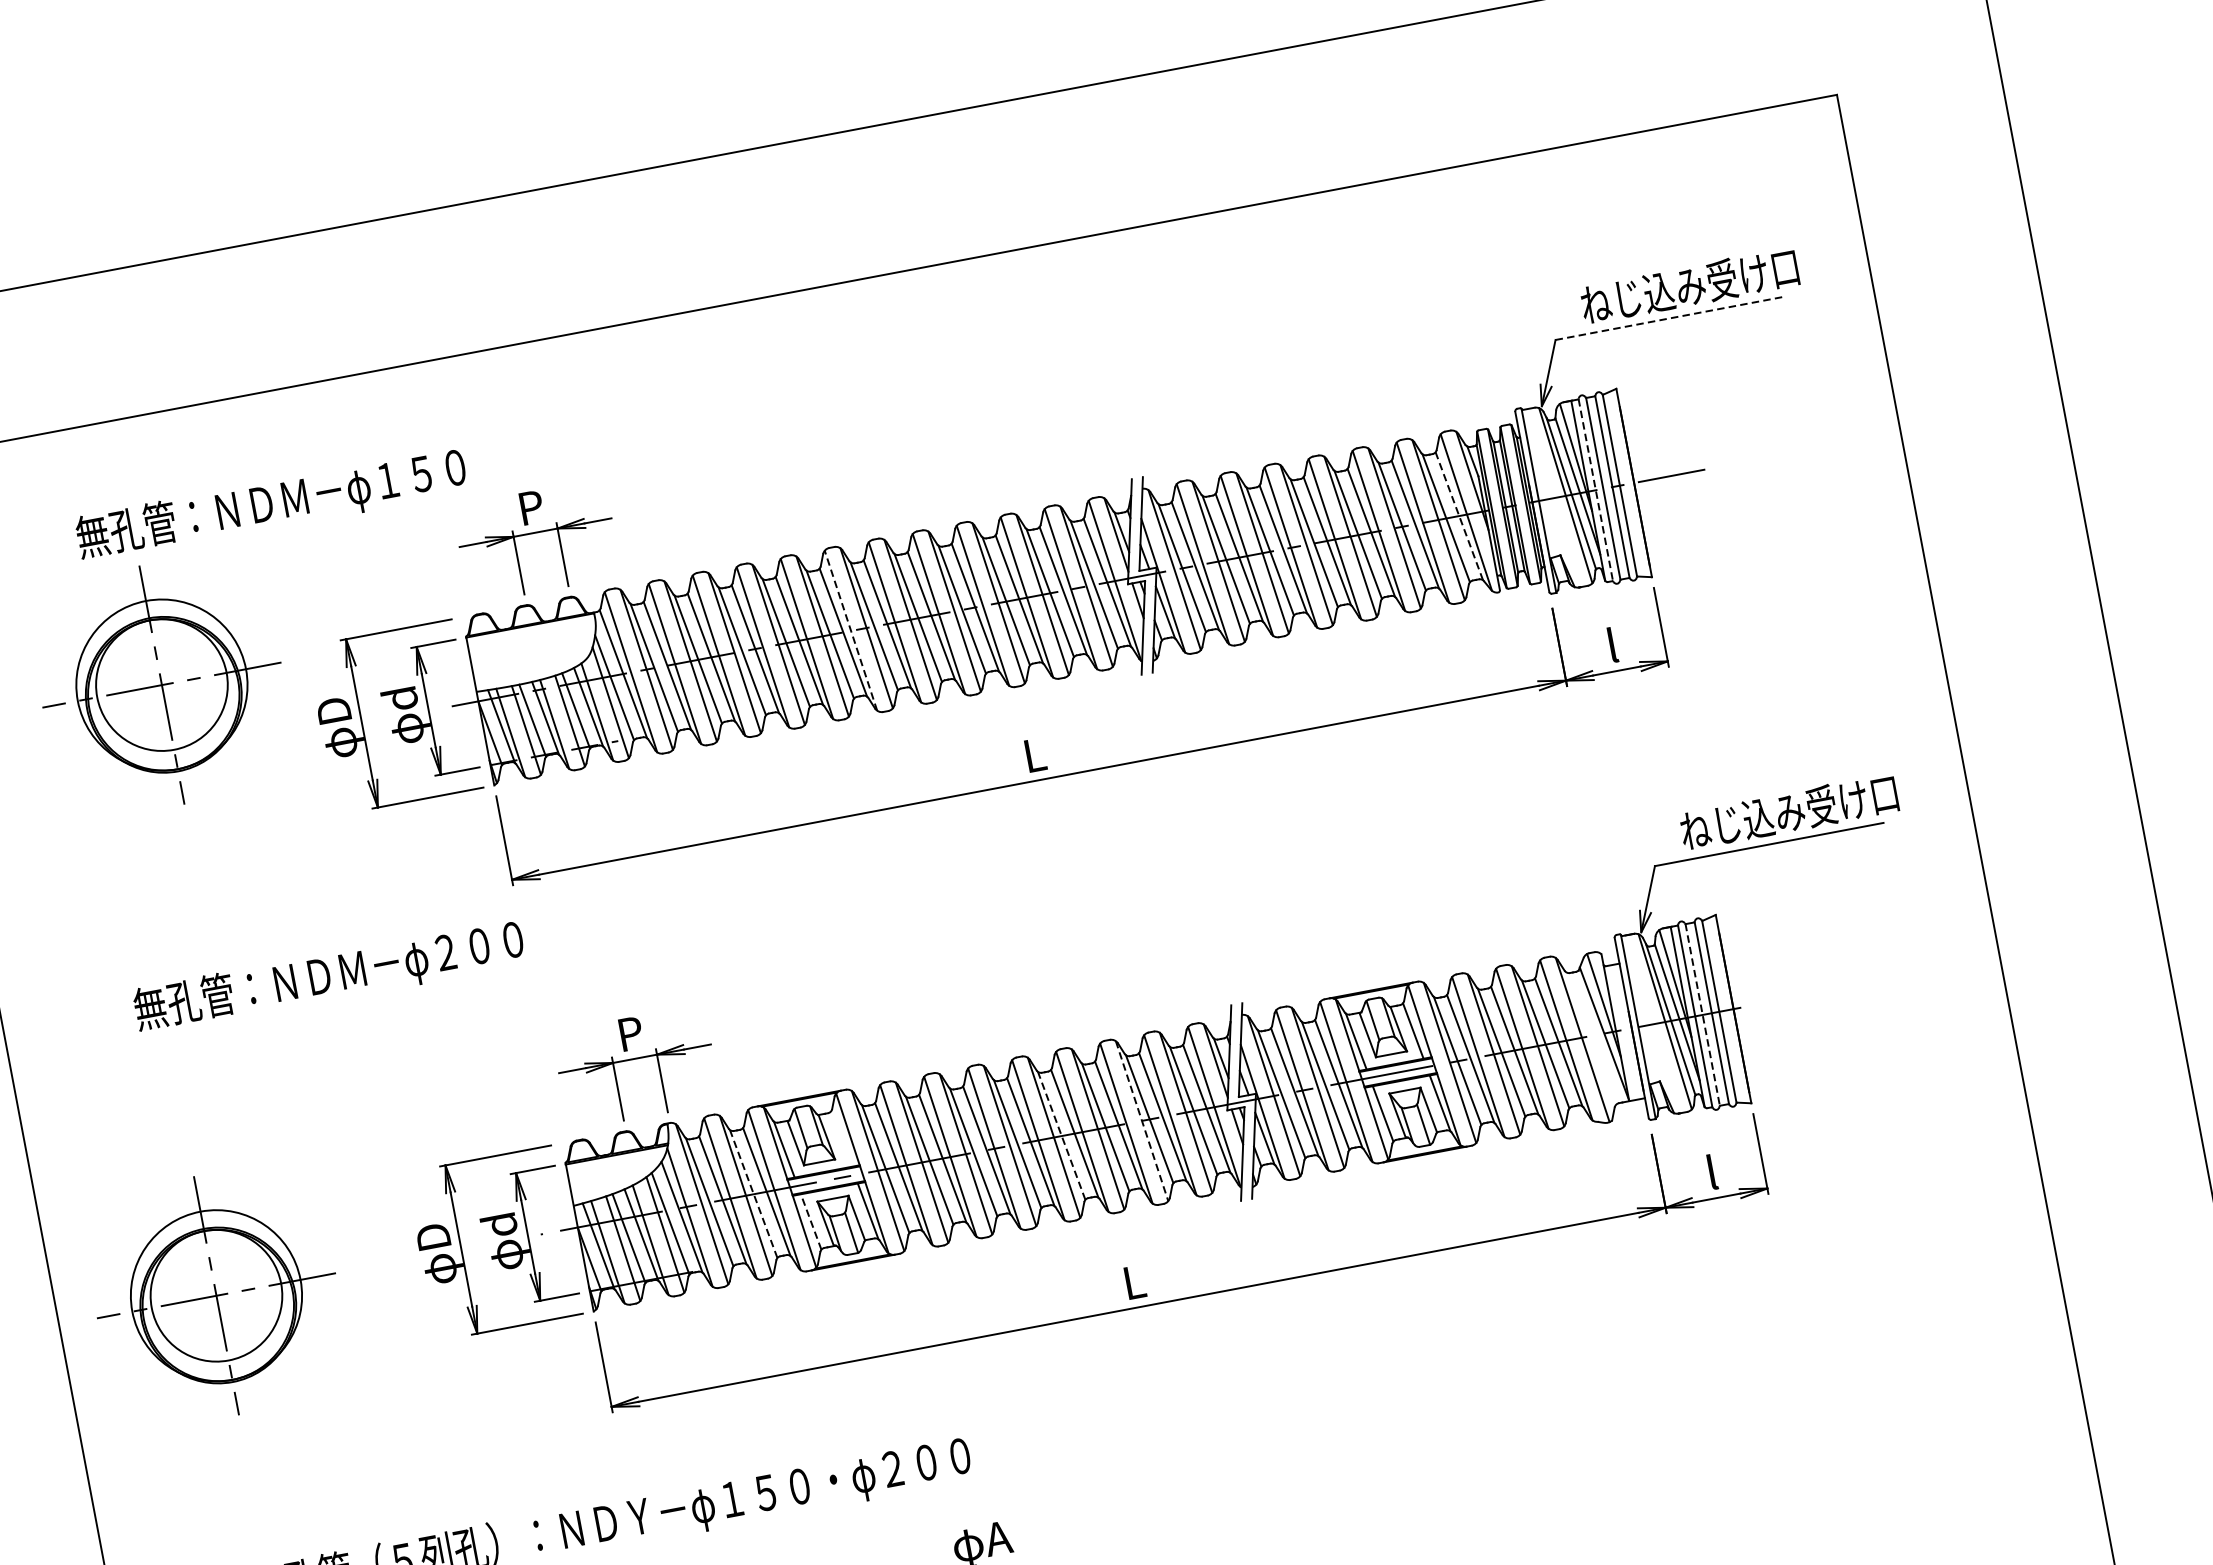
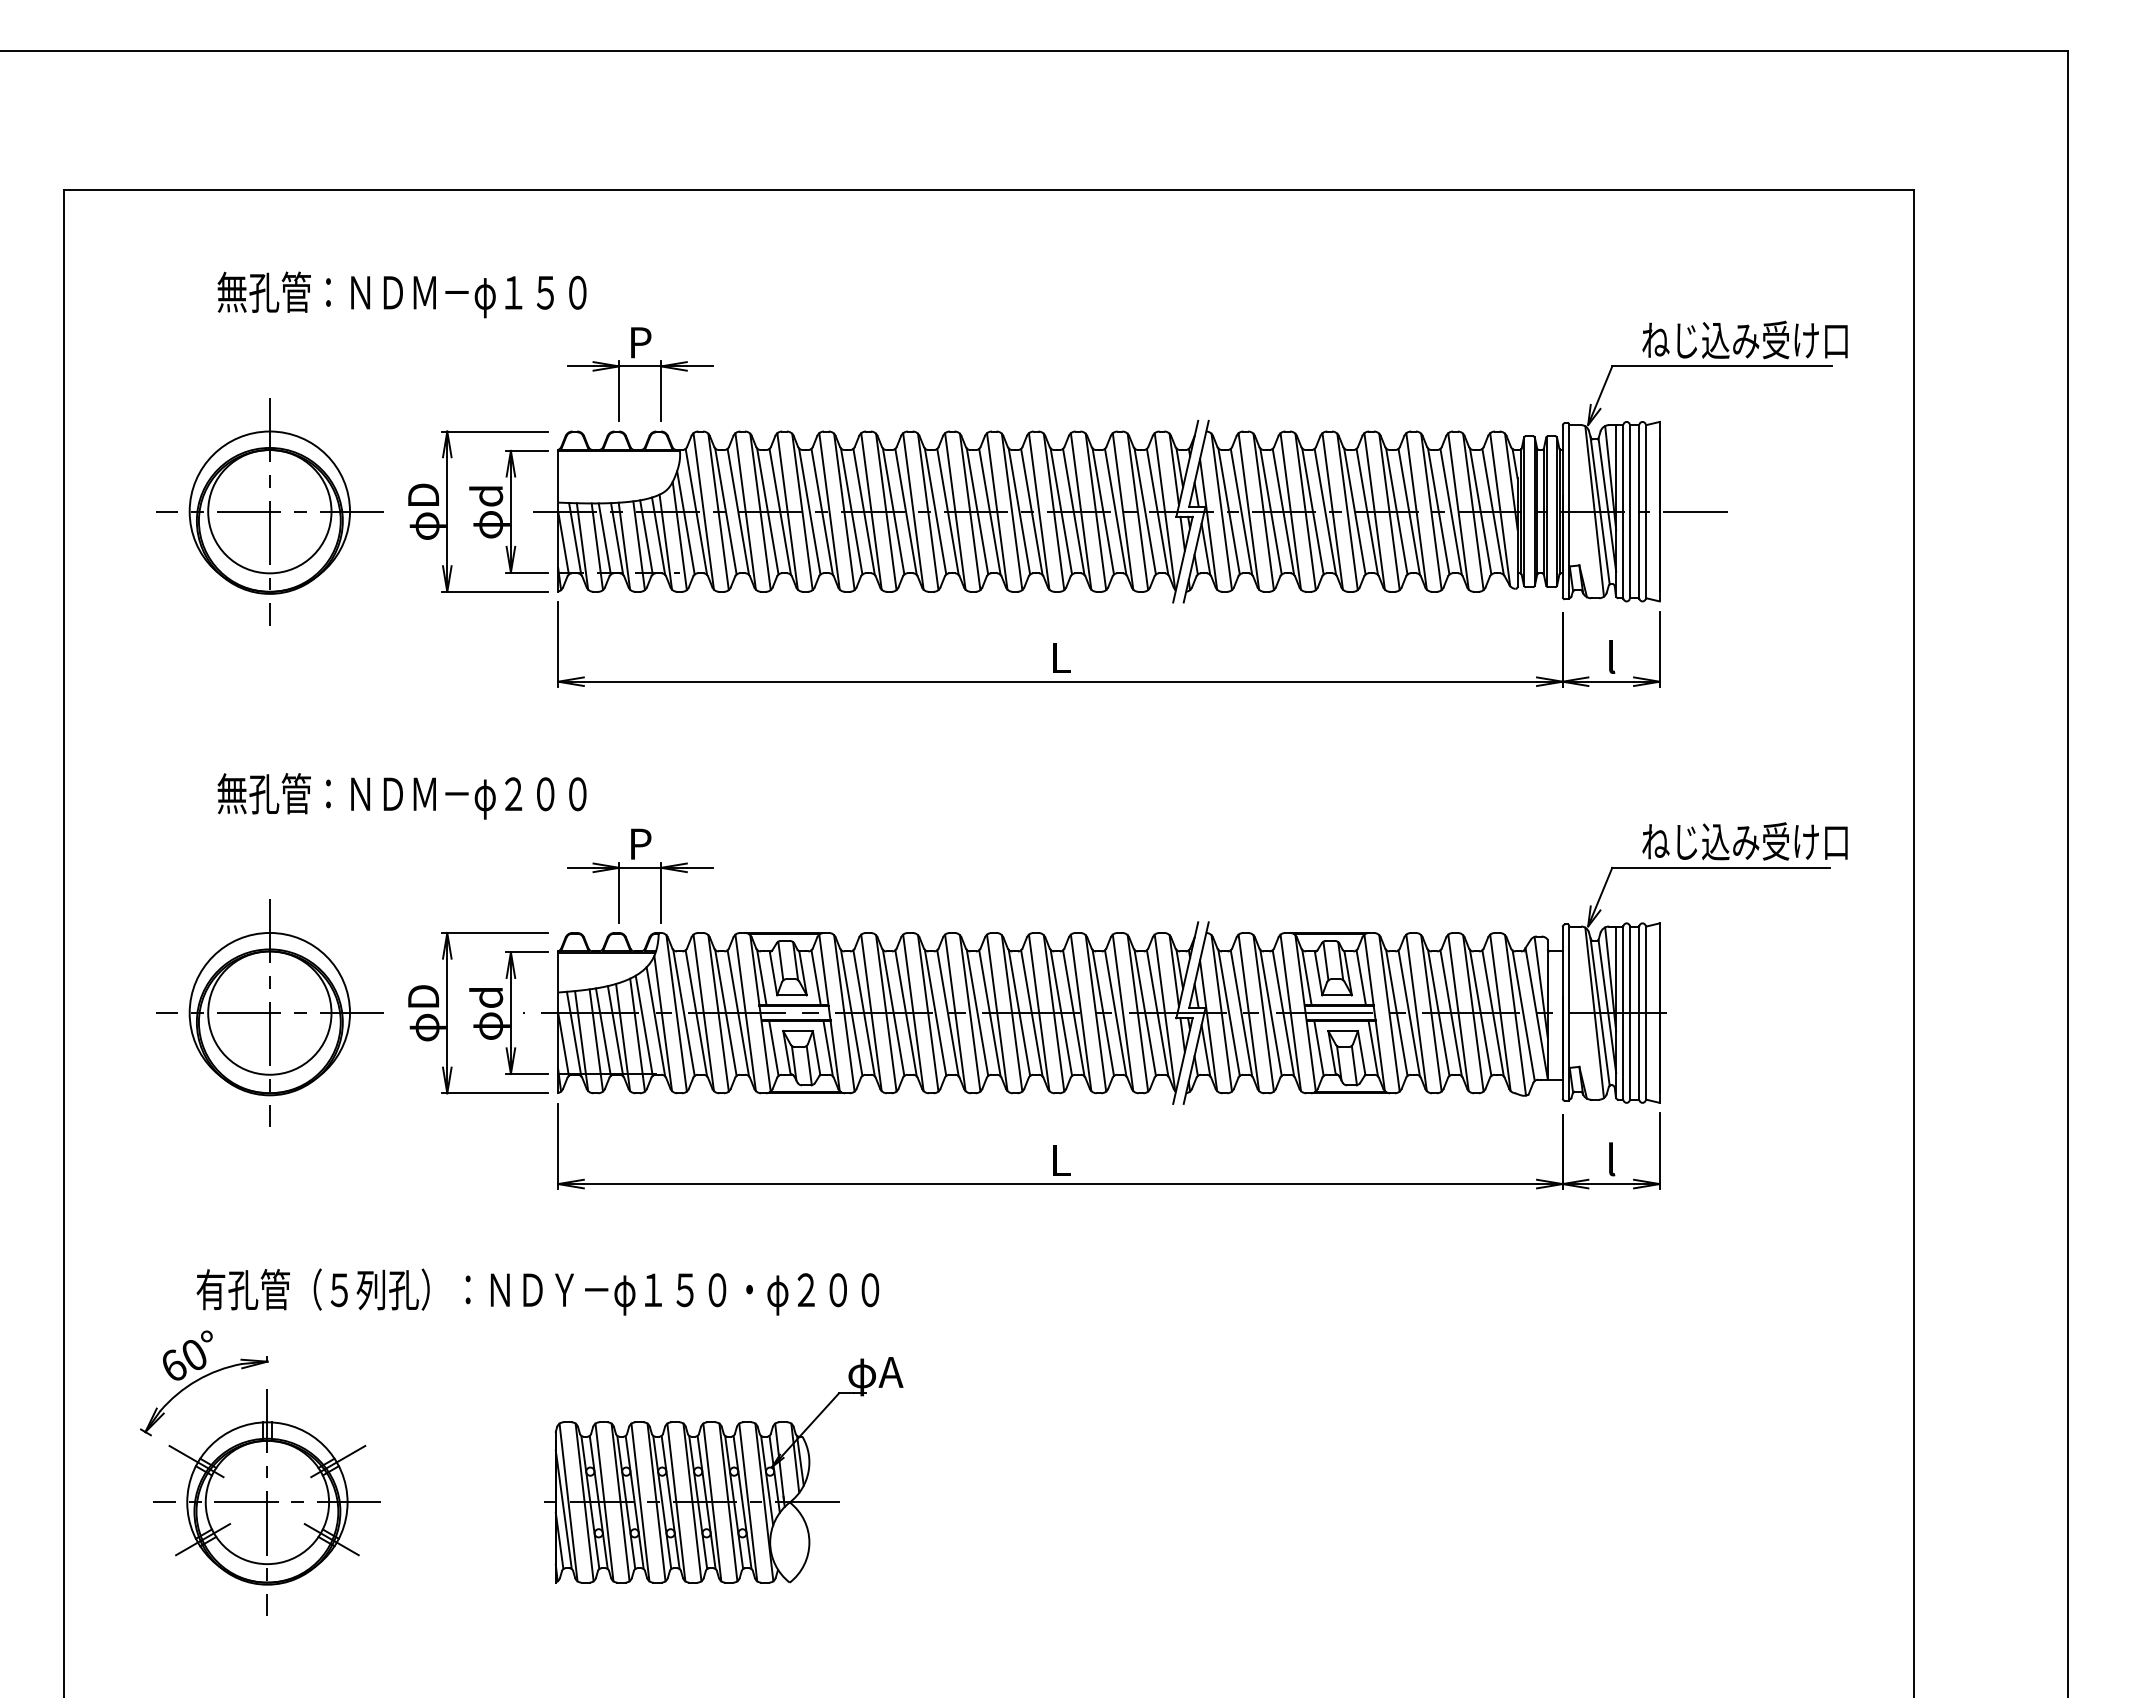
line: (1670, 318) -> (1721, 366), dashed -> solid
line: (1596, 489) -> (1623, 511), dashed -> solid
line: (1459, 515) -> (1493, 511), dashed -> solid
line: (851, 630) -> (913, 511), dashed -> solid
part: (161, 684) -> (269, 511), moved
text: (328, 977) -> (401, 796), moved
line: (1702, 1015) -> (1630, 1013), dashed -> solid
line: (1591, 1038) -> (1523, 1015), added
line: (1141, 1121) -> (1095, 1013), dashed -> solid
line: (1061, 1135) -> (1019, 1012), dashed -> solid
line: (840, 1139) -> (815, 977), added
line: (753, 1193) -> (725, 1012), dashed -> solid
line: (810, 1221) -> (773, 1048), dashed -> solid
part: (215, 1295) -> (269, 1012), moved

